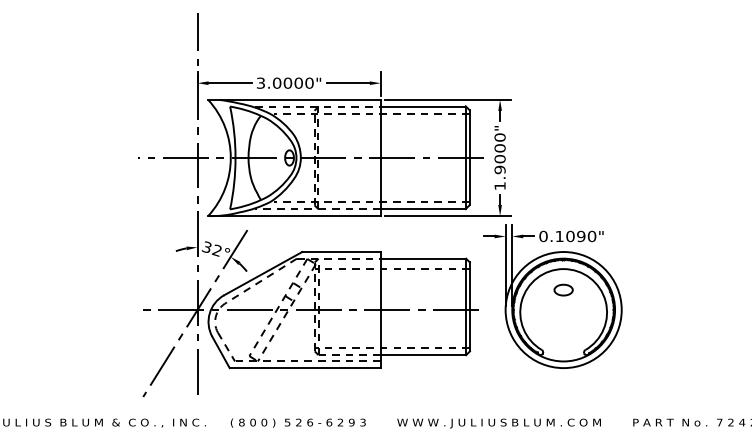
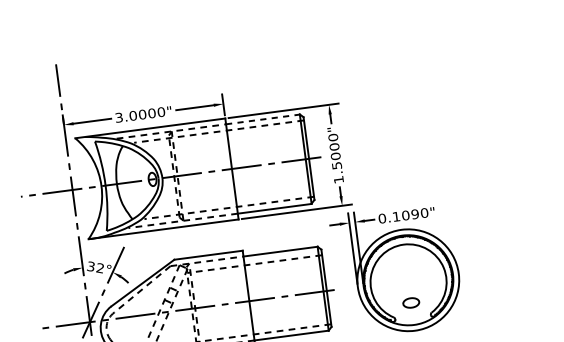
line: (423, 106) -> (263, 119), solid -> dashed
text: (499, 169) -> (336, 165), 1.9000" -> 1.5000"
part: (563, 289) -> (411, 302), moved

